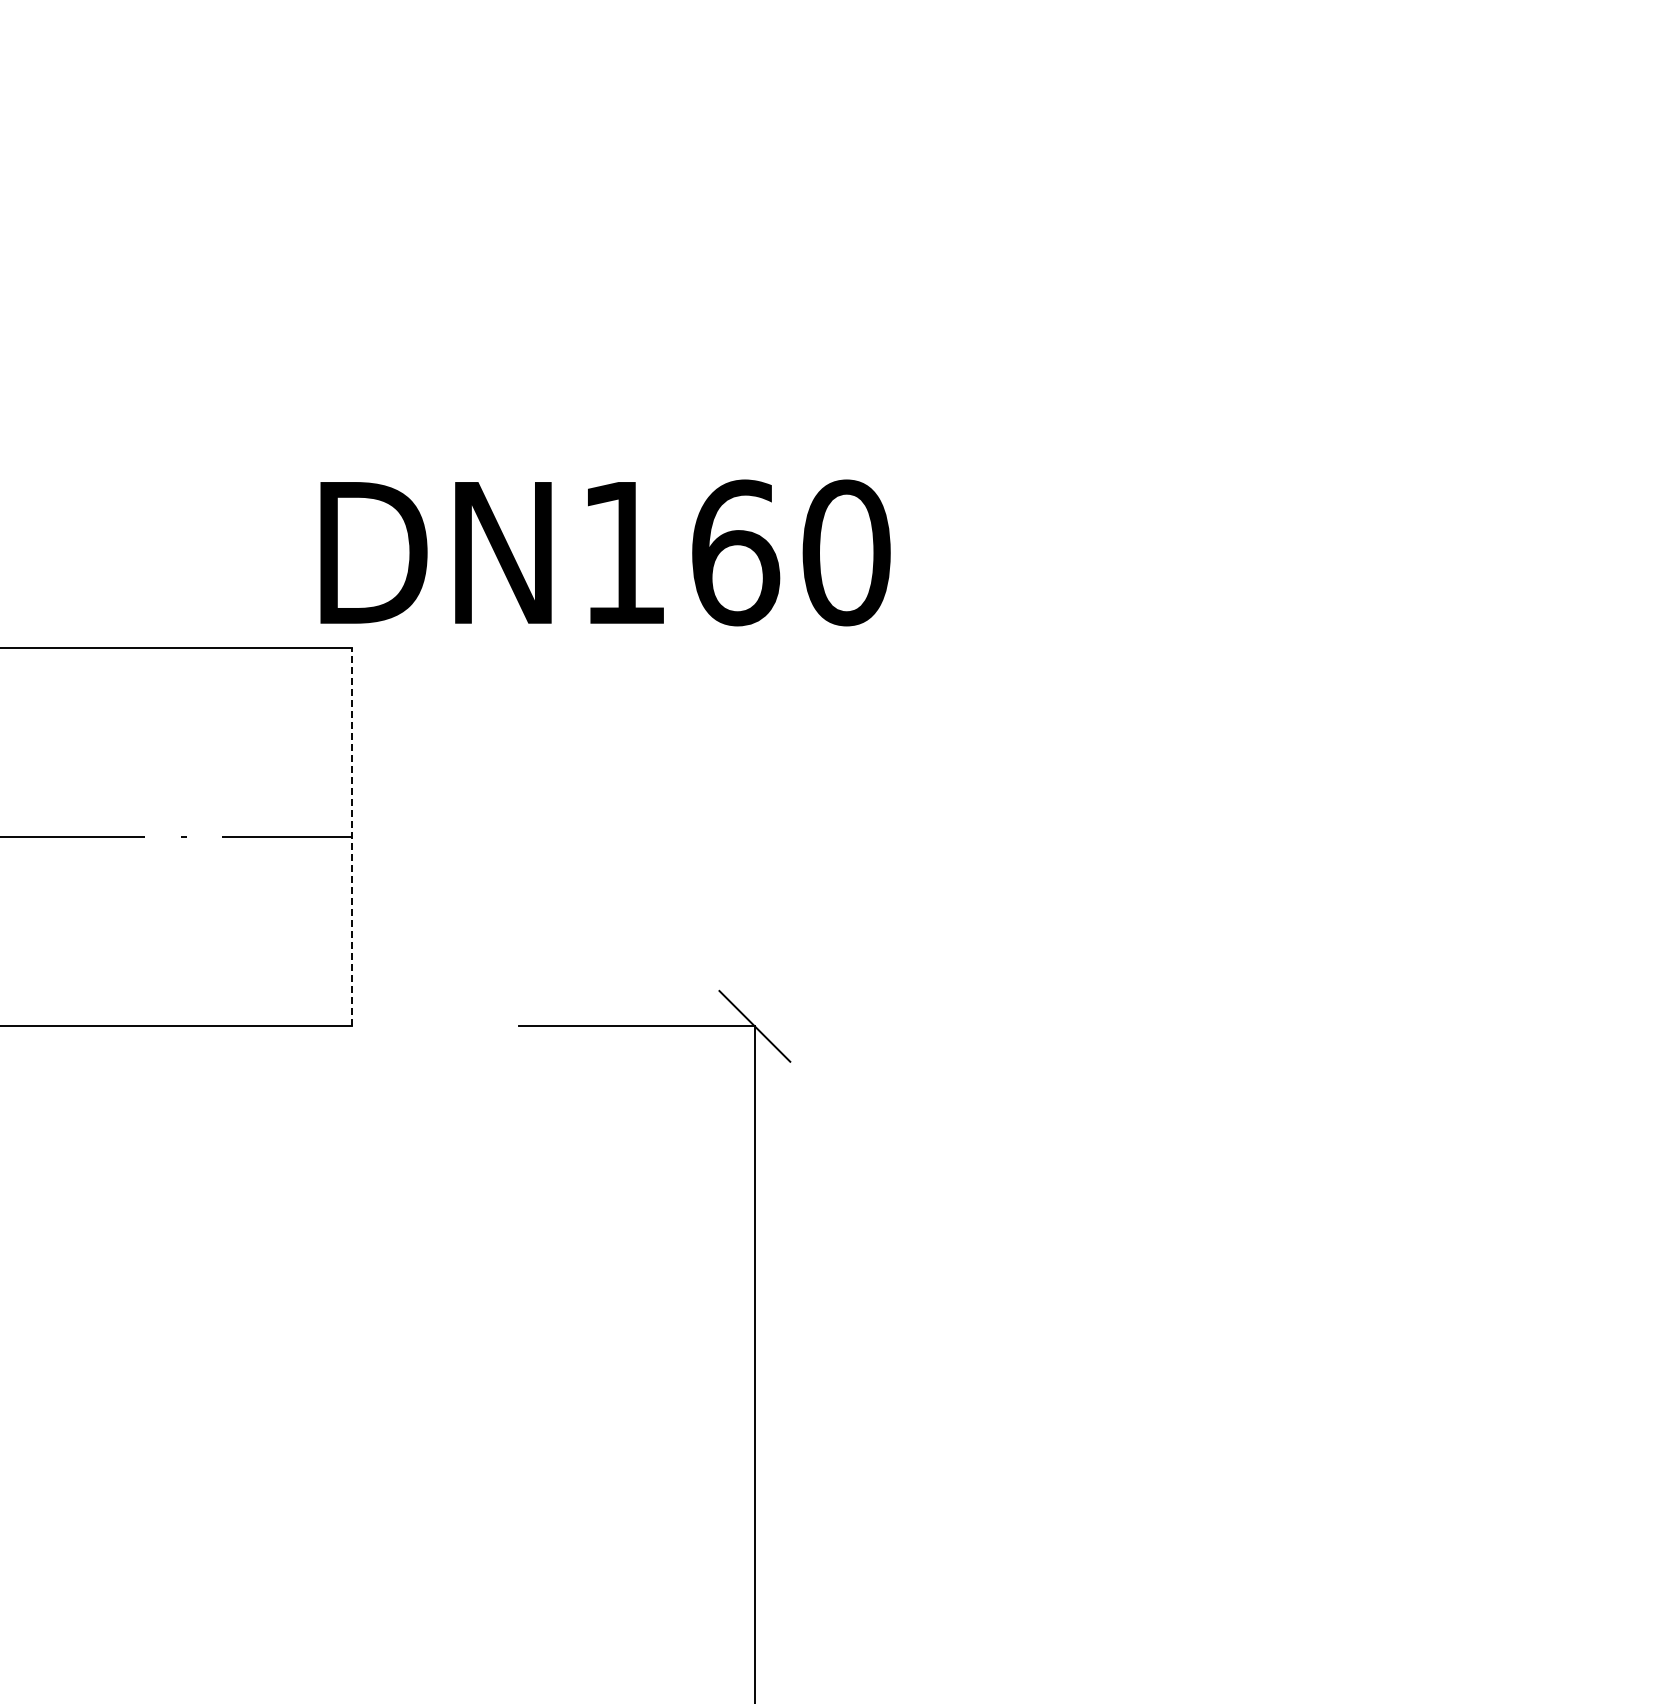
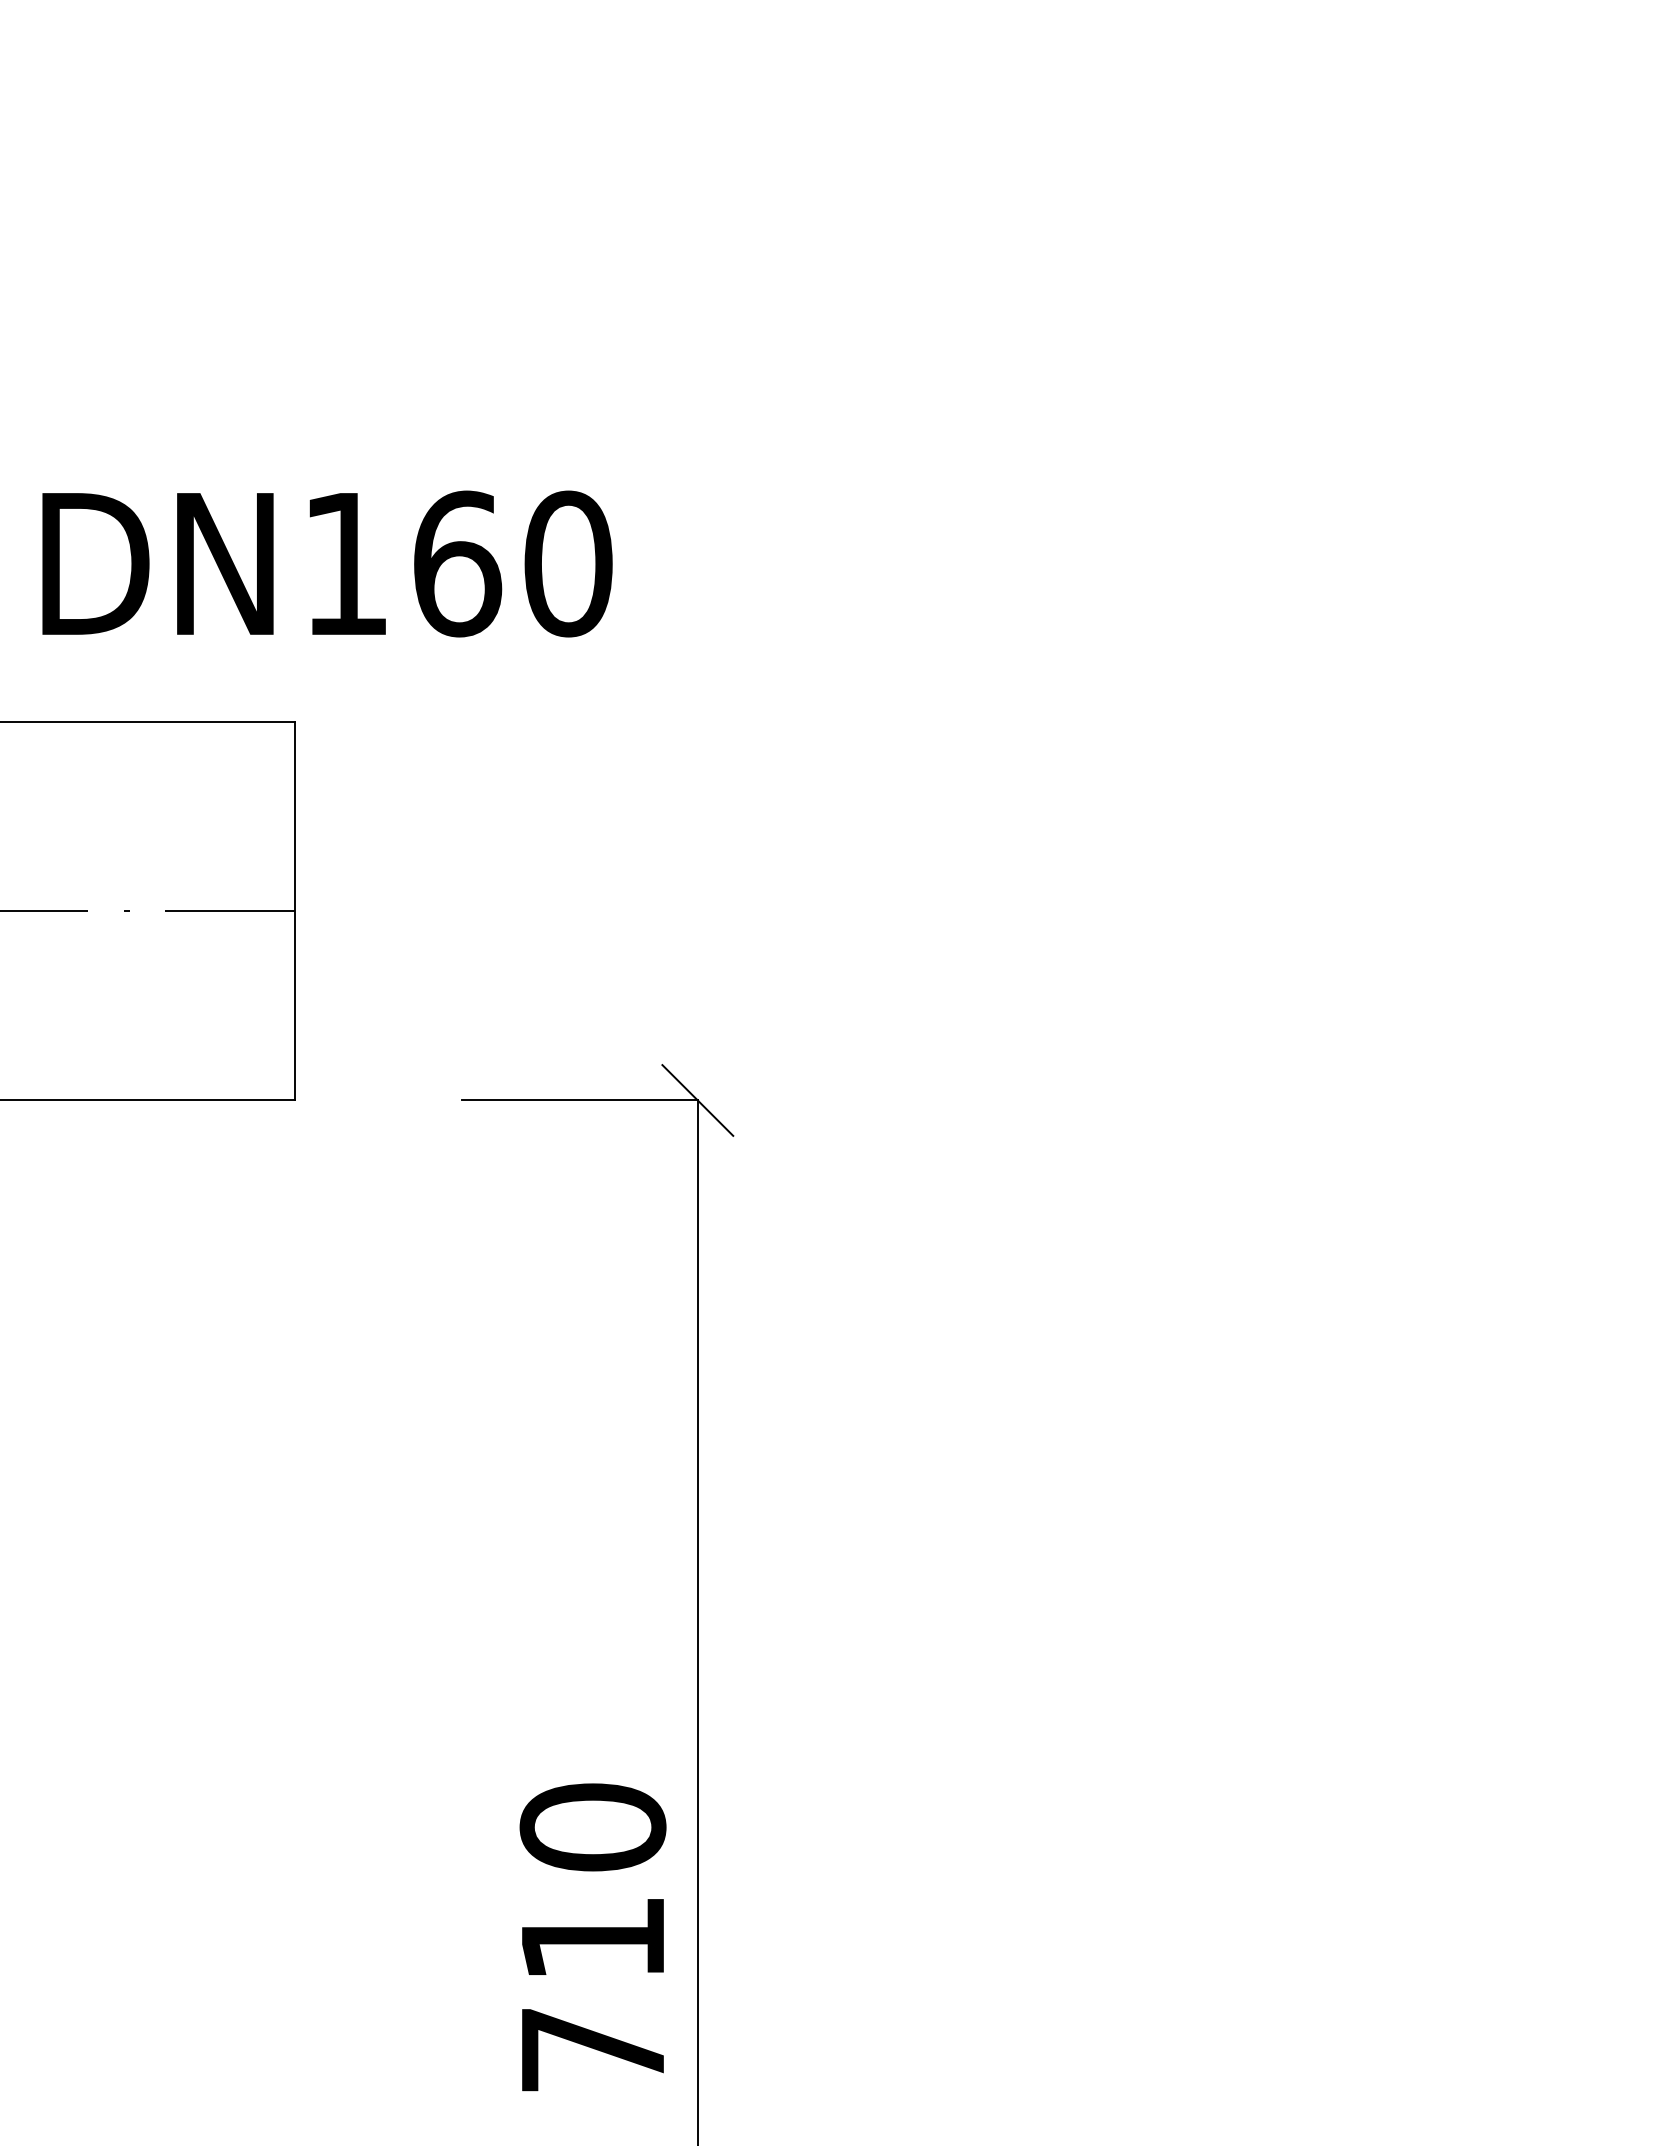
text: (605, 552) -> (327, 563), moved
line: (351, 837) -> (294, 911), dashed -> solid

